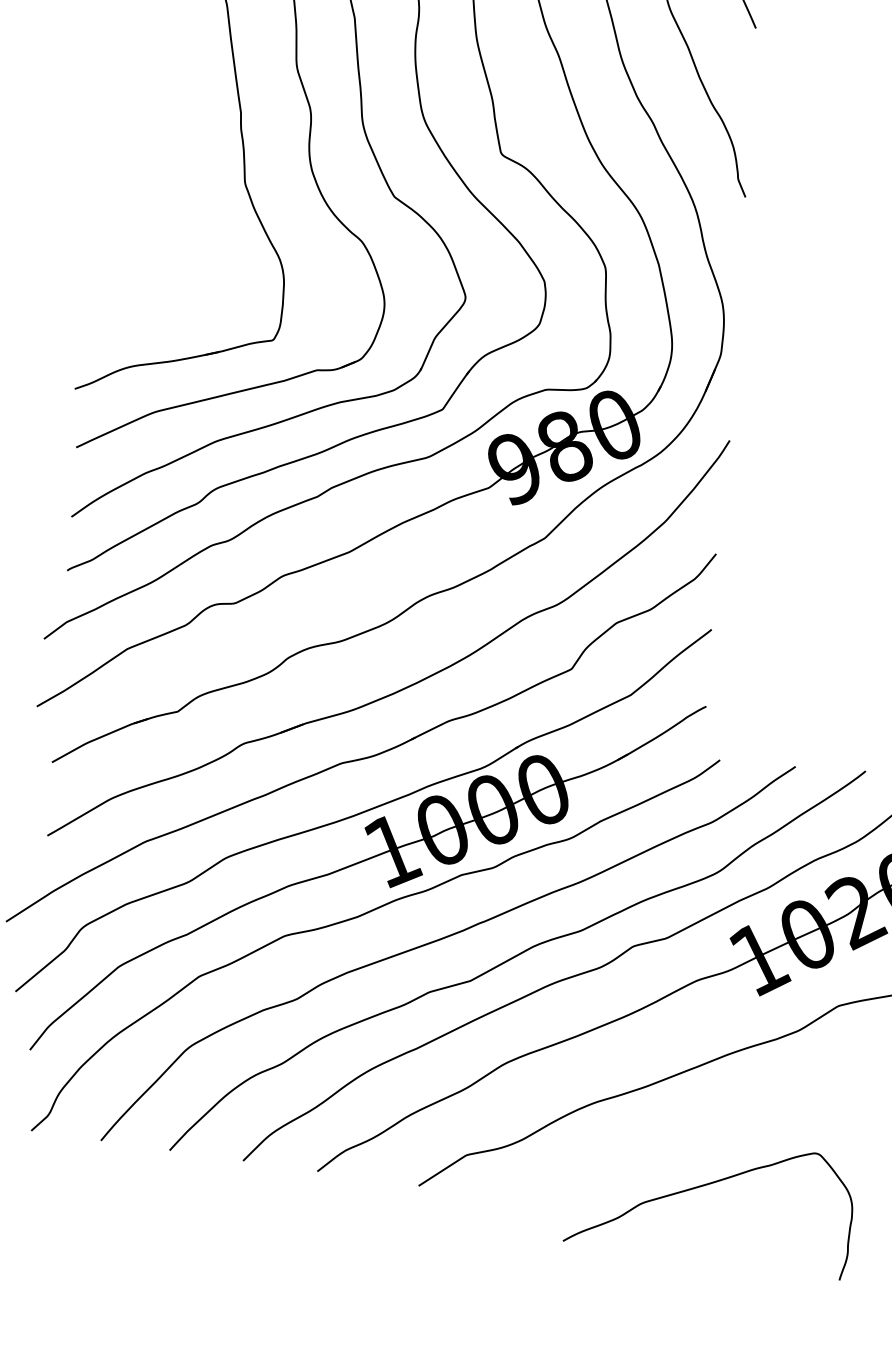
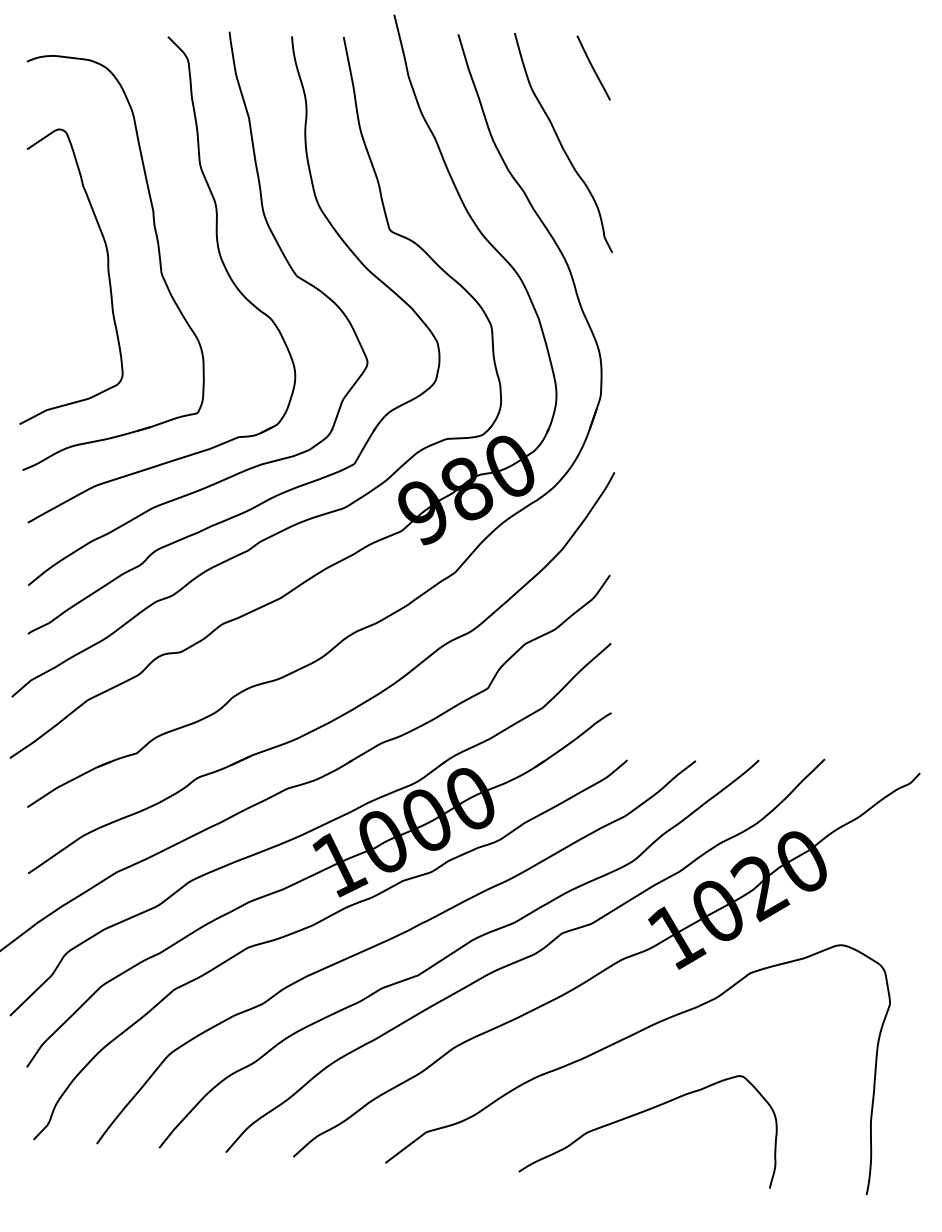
curve: (185, 178) -> (107, 273), added
curve: (703, 1186) -> (641, 1113), moved

